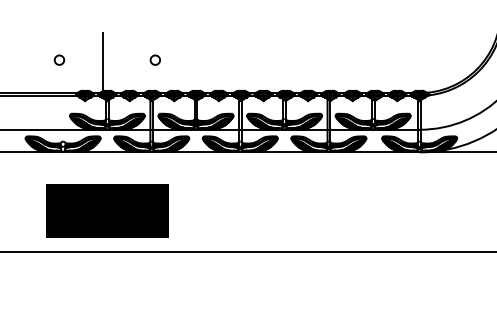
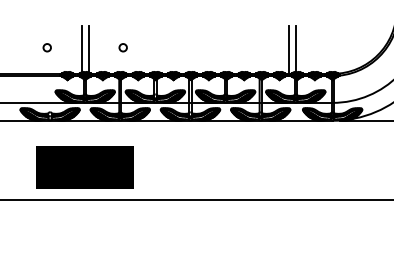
line: (111, 63) -> (88, 50), added
line: (365, 63) -> (289, 50), added
line: (374, 63) -> (296, 50), added

